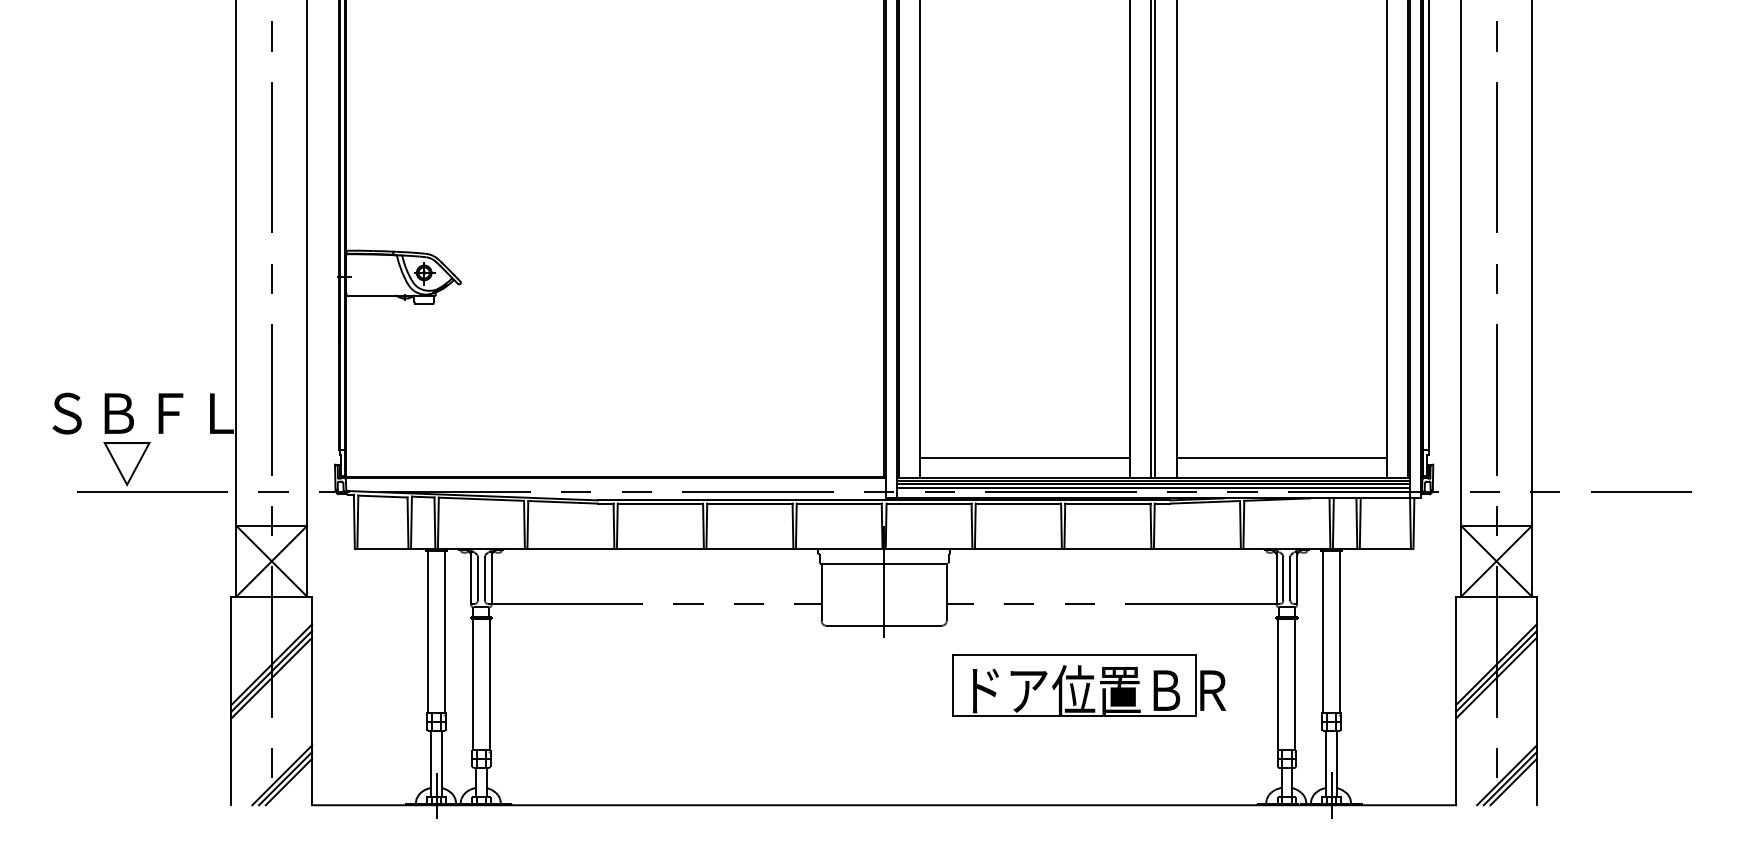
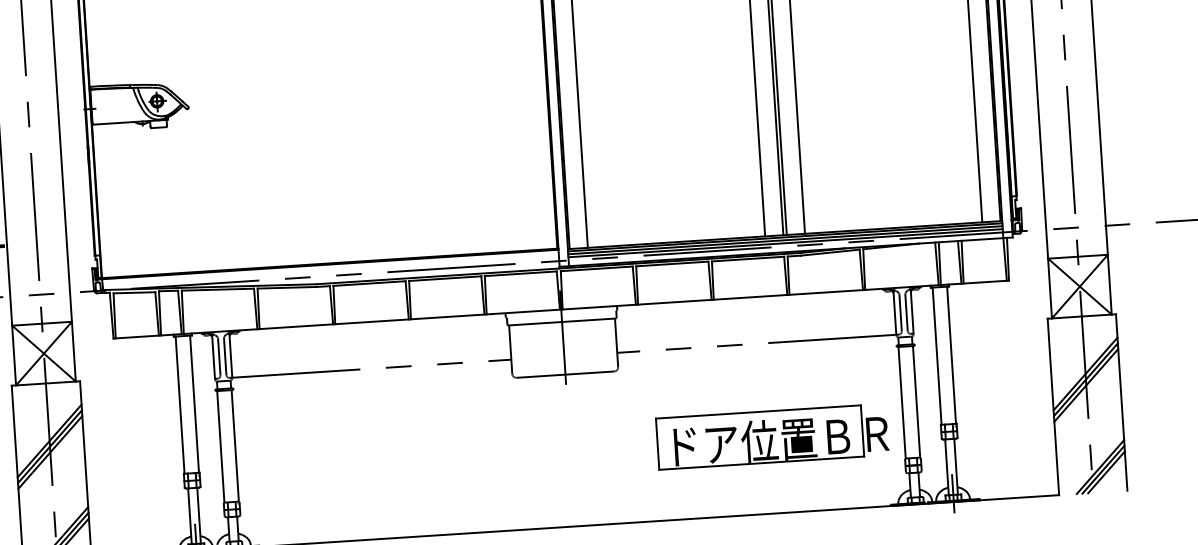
line: (1024, 458) -> (675, 225), removed
line: (1281, 458) -> (892, 211), removed
part: (1089, 685) -> (772, 436), moved

